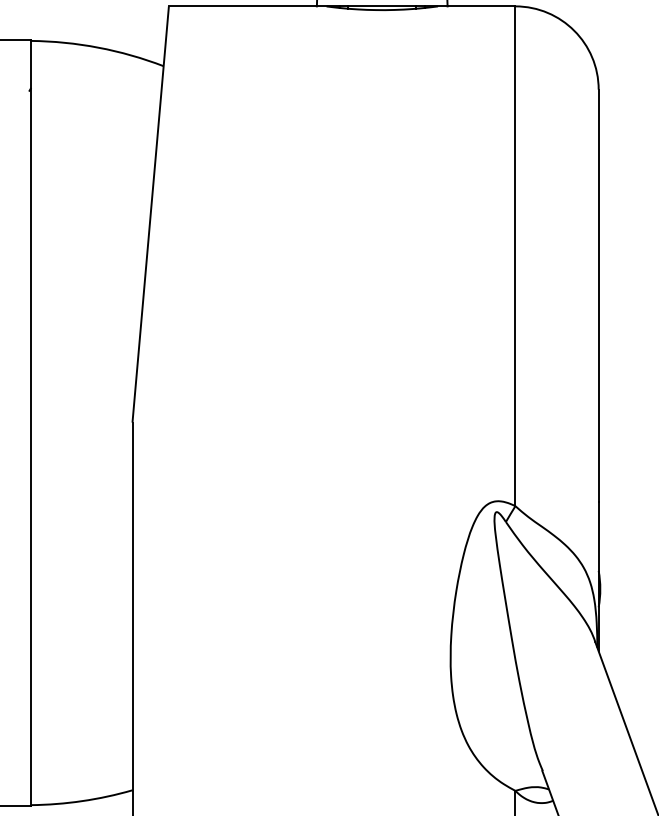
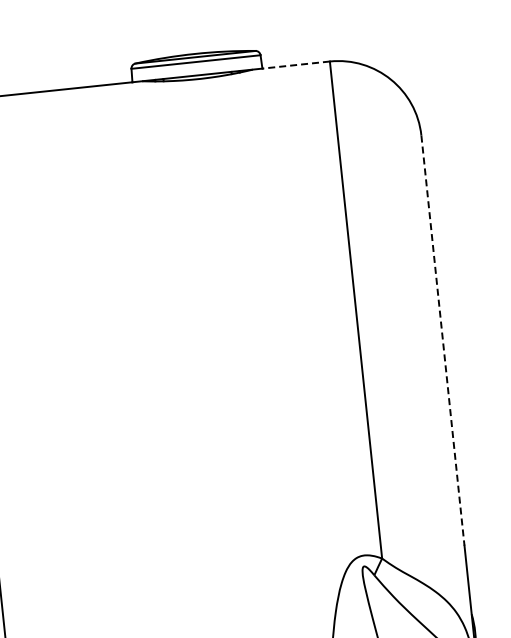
line: (481, 6) -> (296, 65), solid -> dashed
line: (598, 296) -> (442, 341), solid -> dashed

